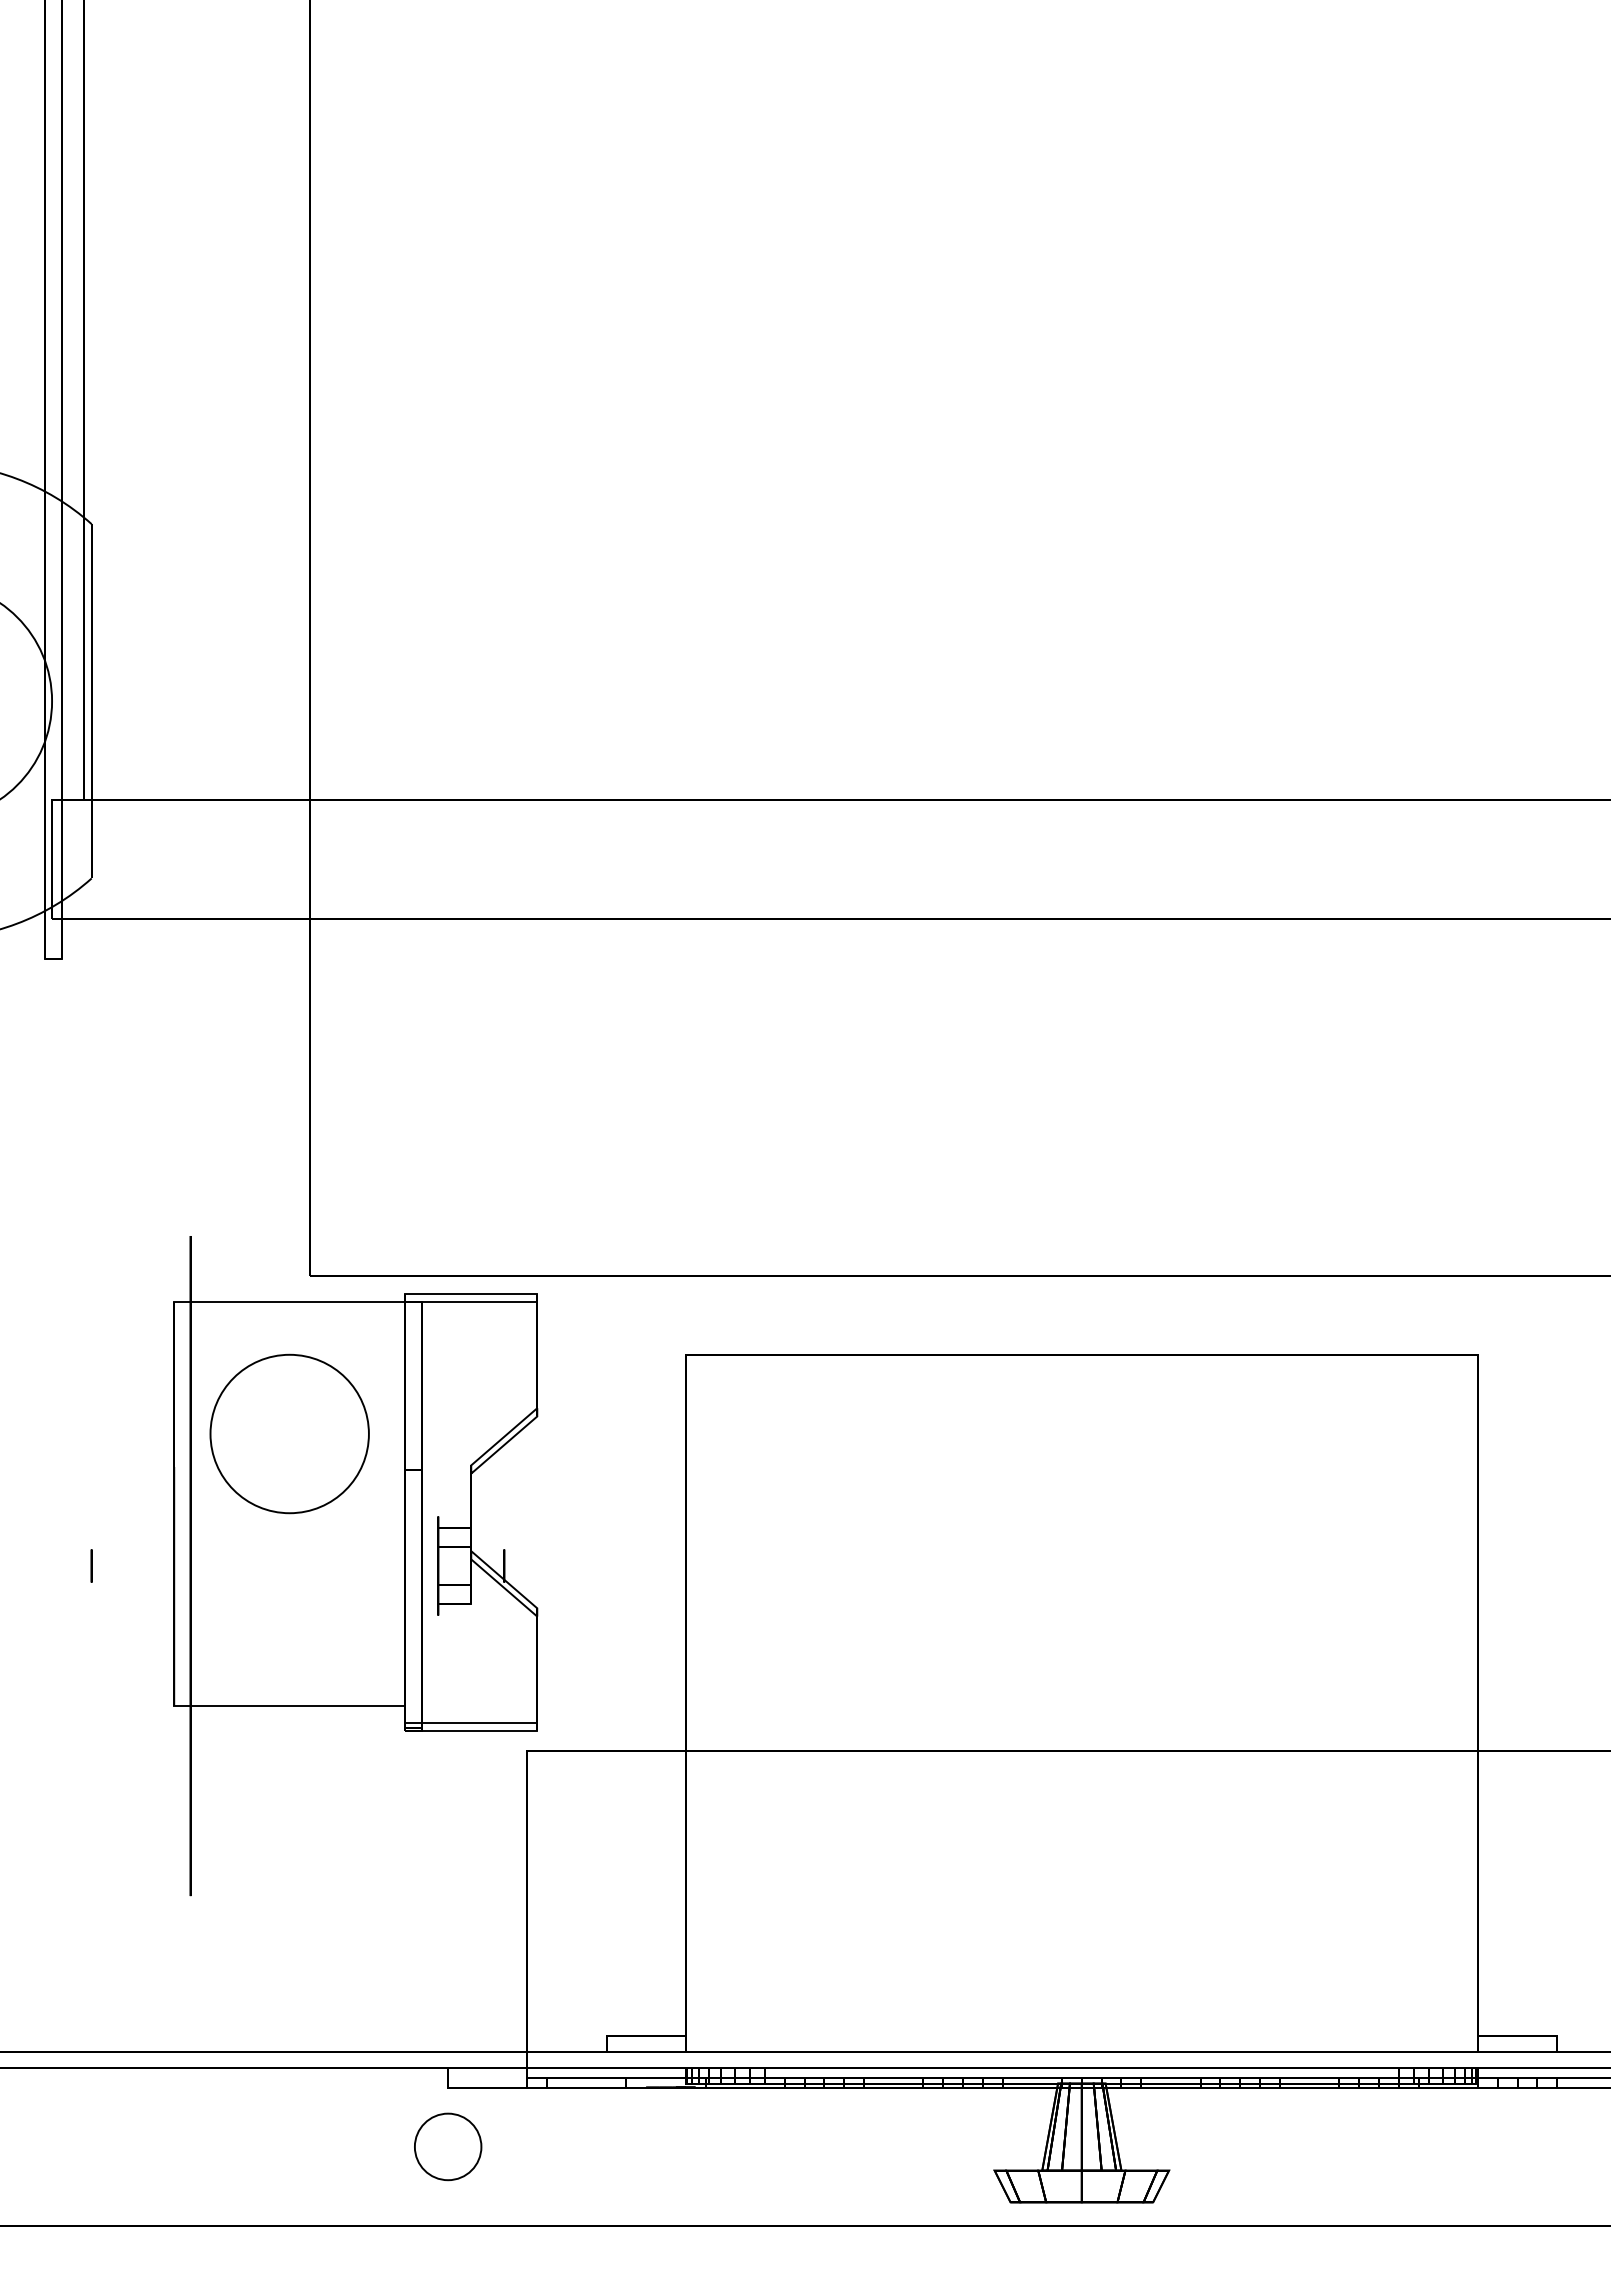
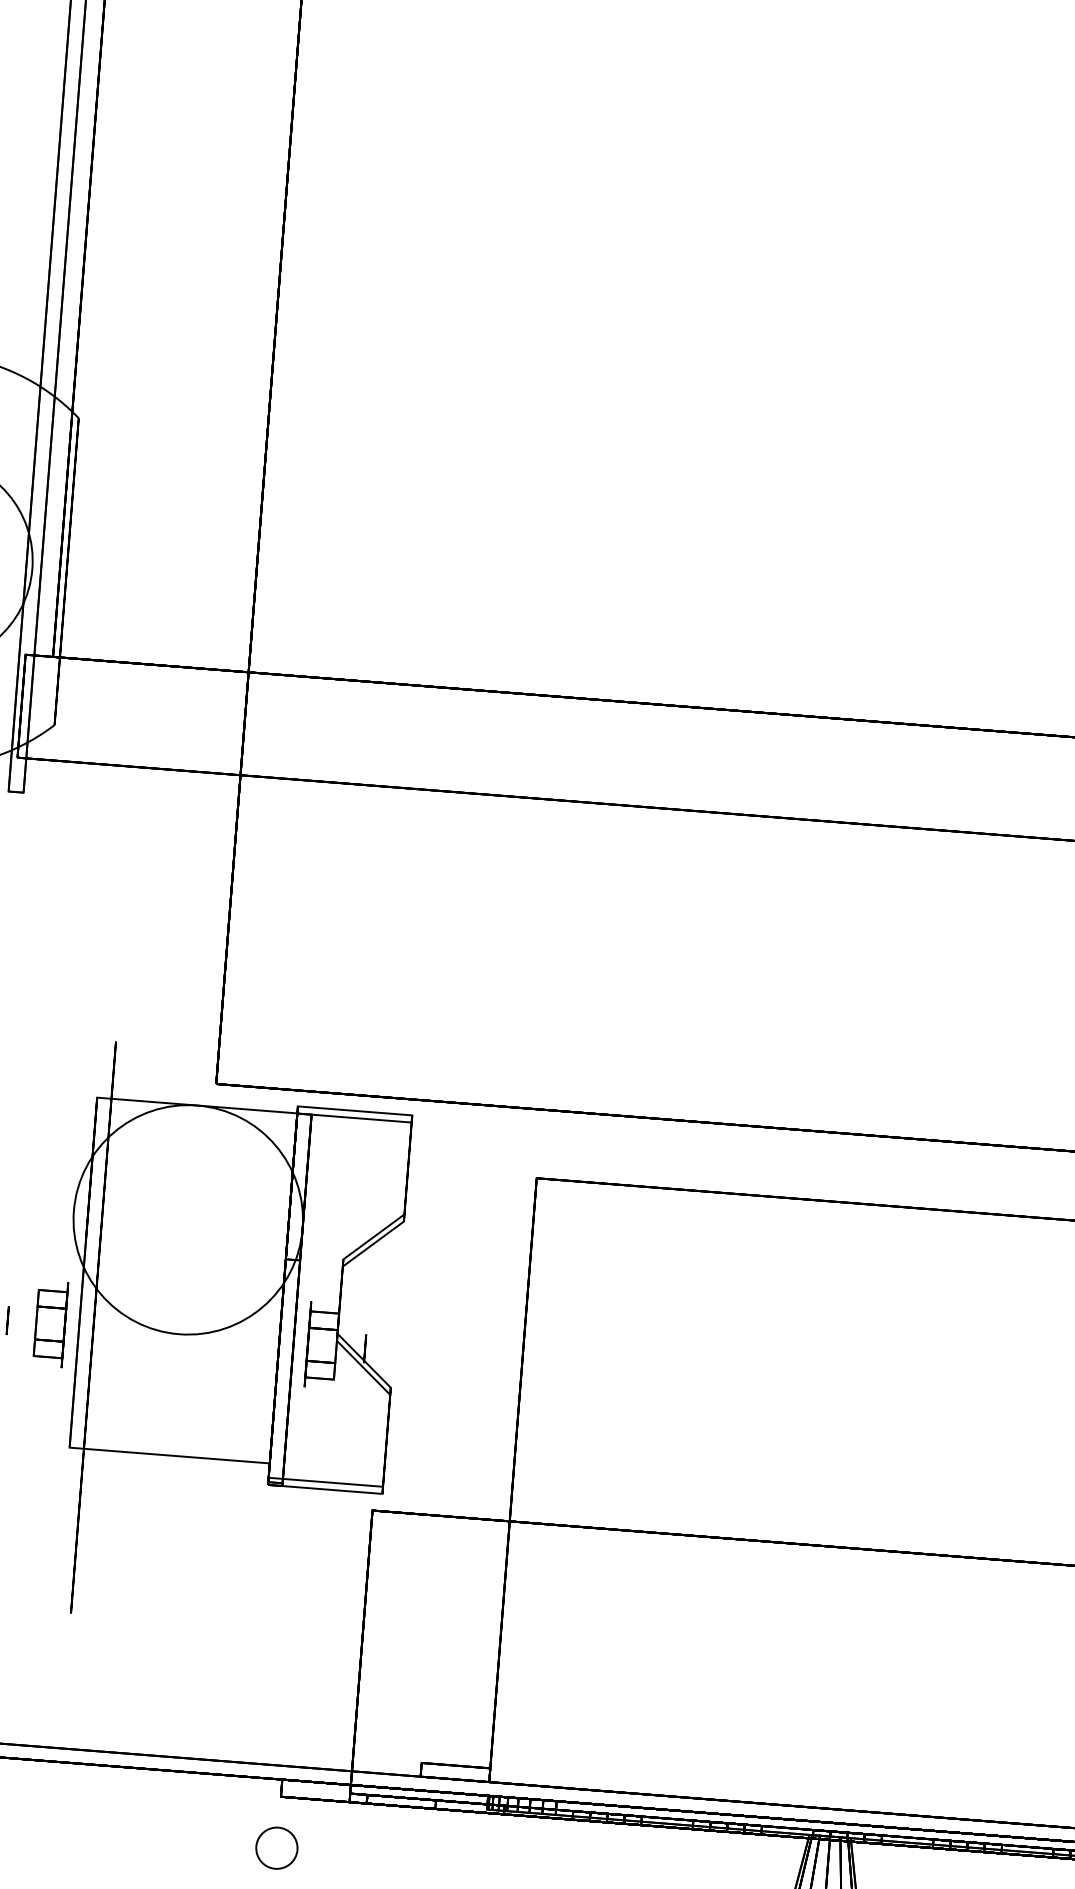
circle: (289, 1434) -> (188, 1220), size x1.67
part: (141, 1565) -> (50, 1323), added
circle: (447, 2146) -> (276, 1847), size x0.71

